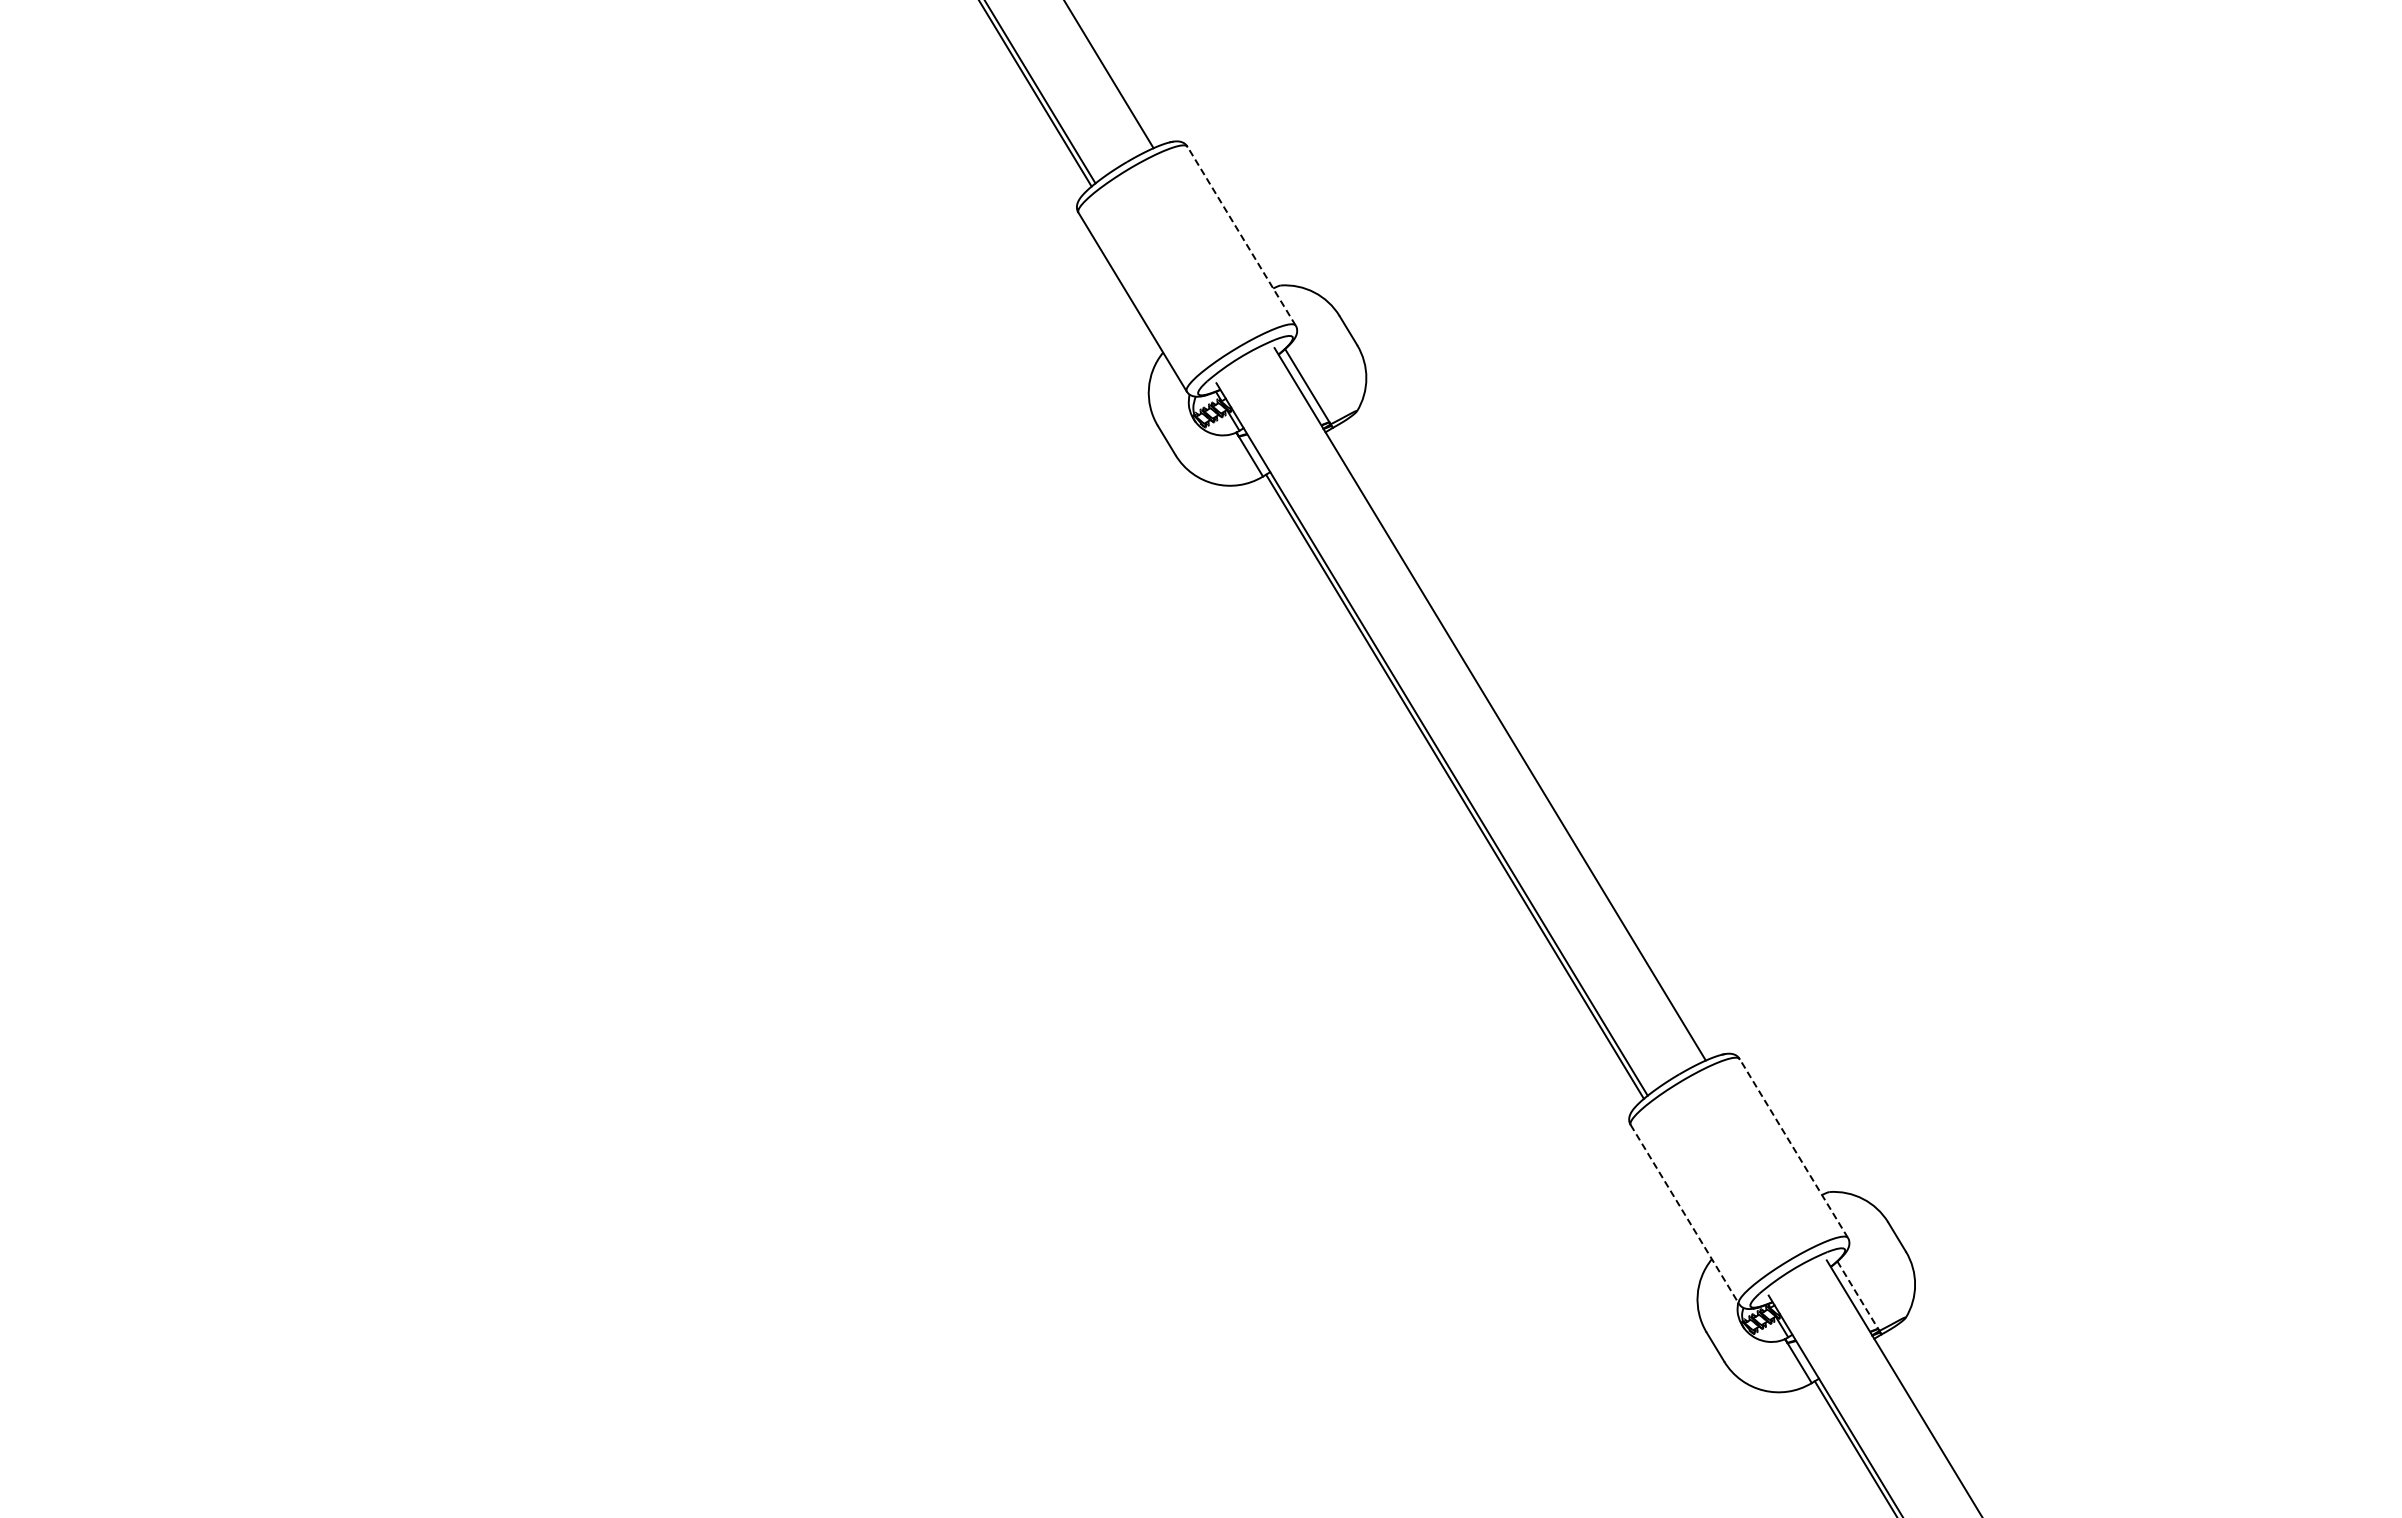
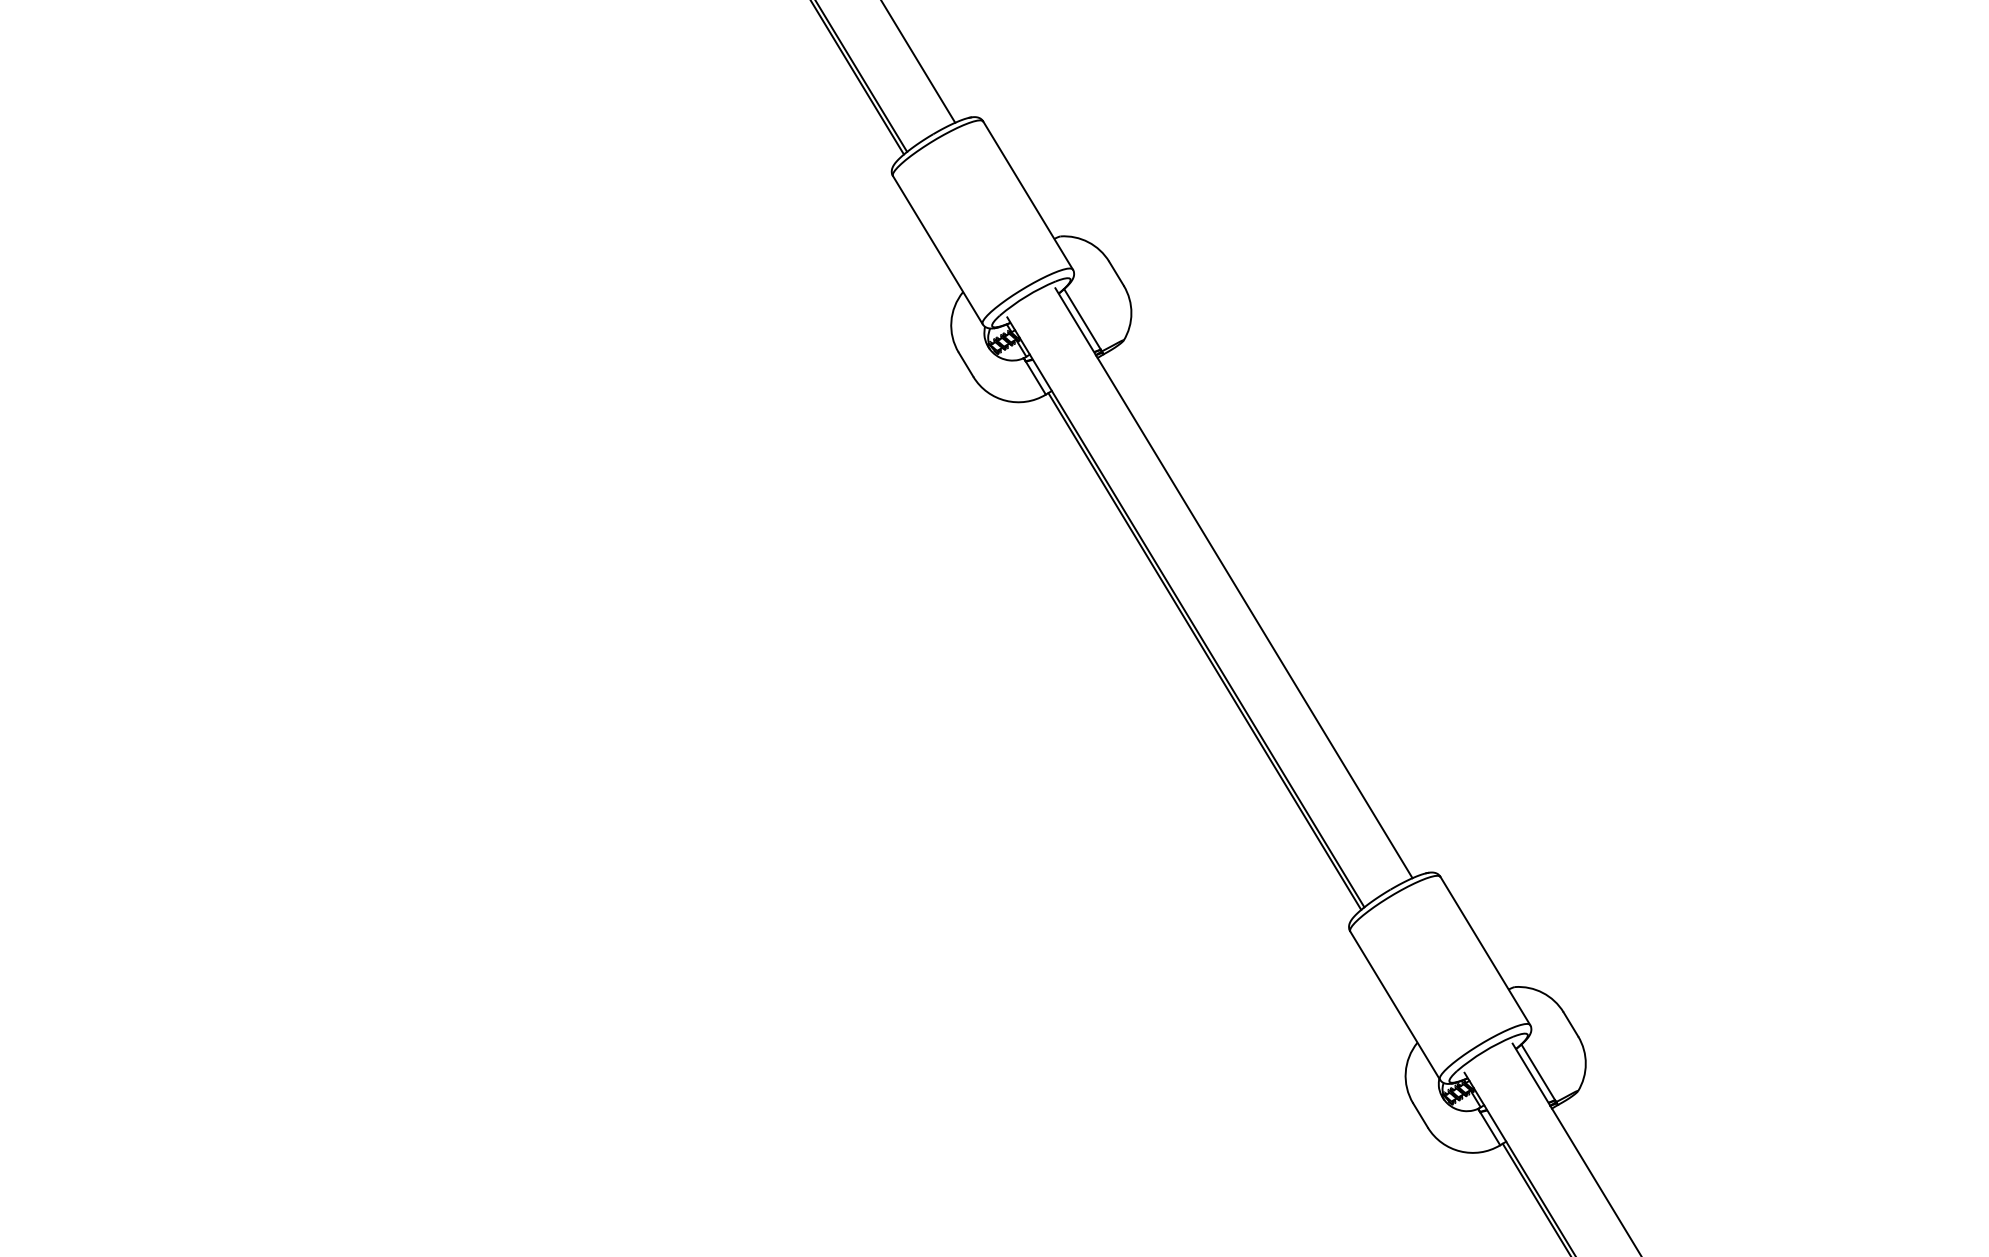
line: (1241, 236) -> (1028, 195), dashed -> solid
line: (1793, 1148) -> (1485, 951), dashed -> solid
line: (1684, 1214) -> (1394, 1005), dashed -> solid
line: (1857, 1295) -> (1538, 1072), dashed -> solid

